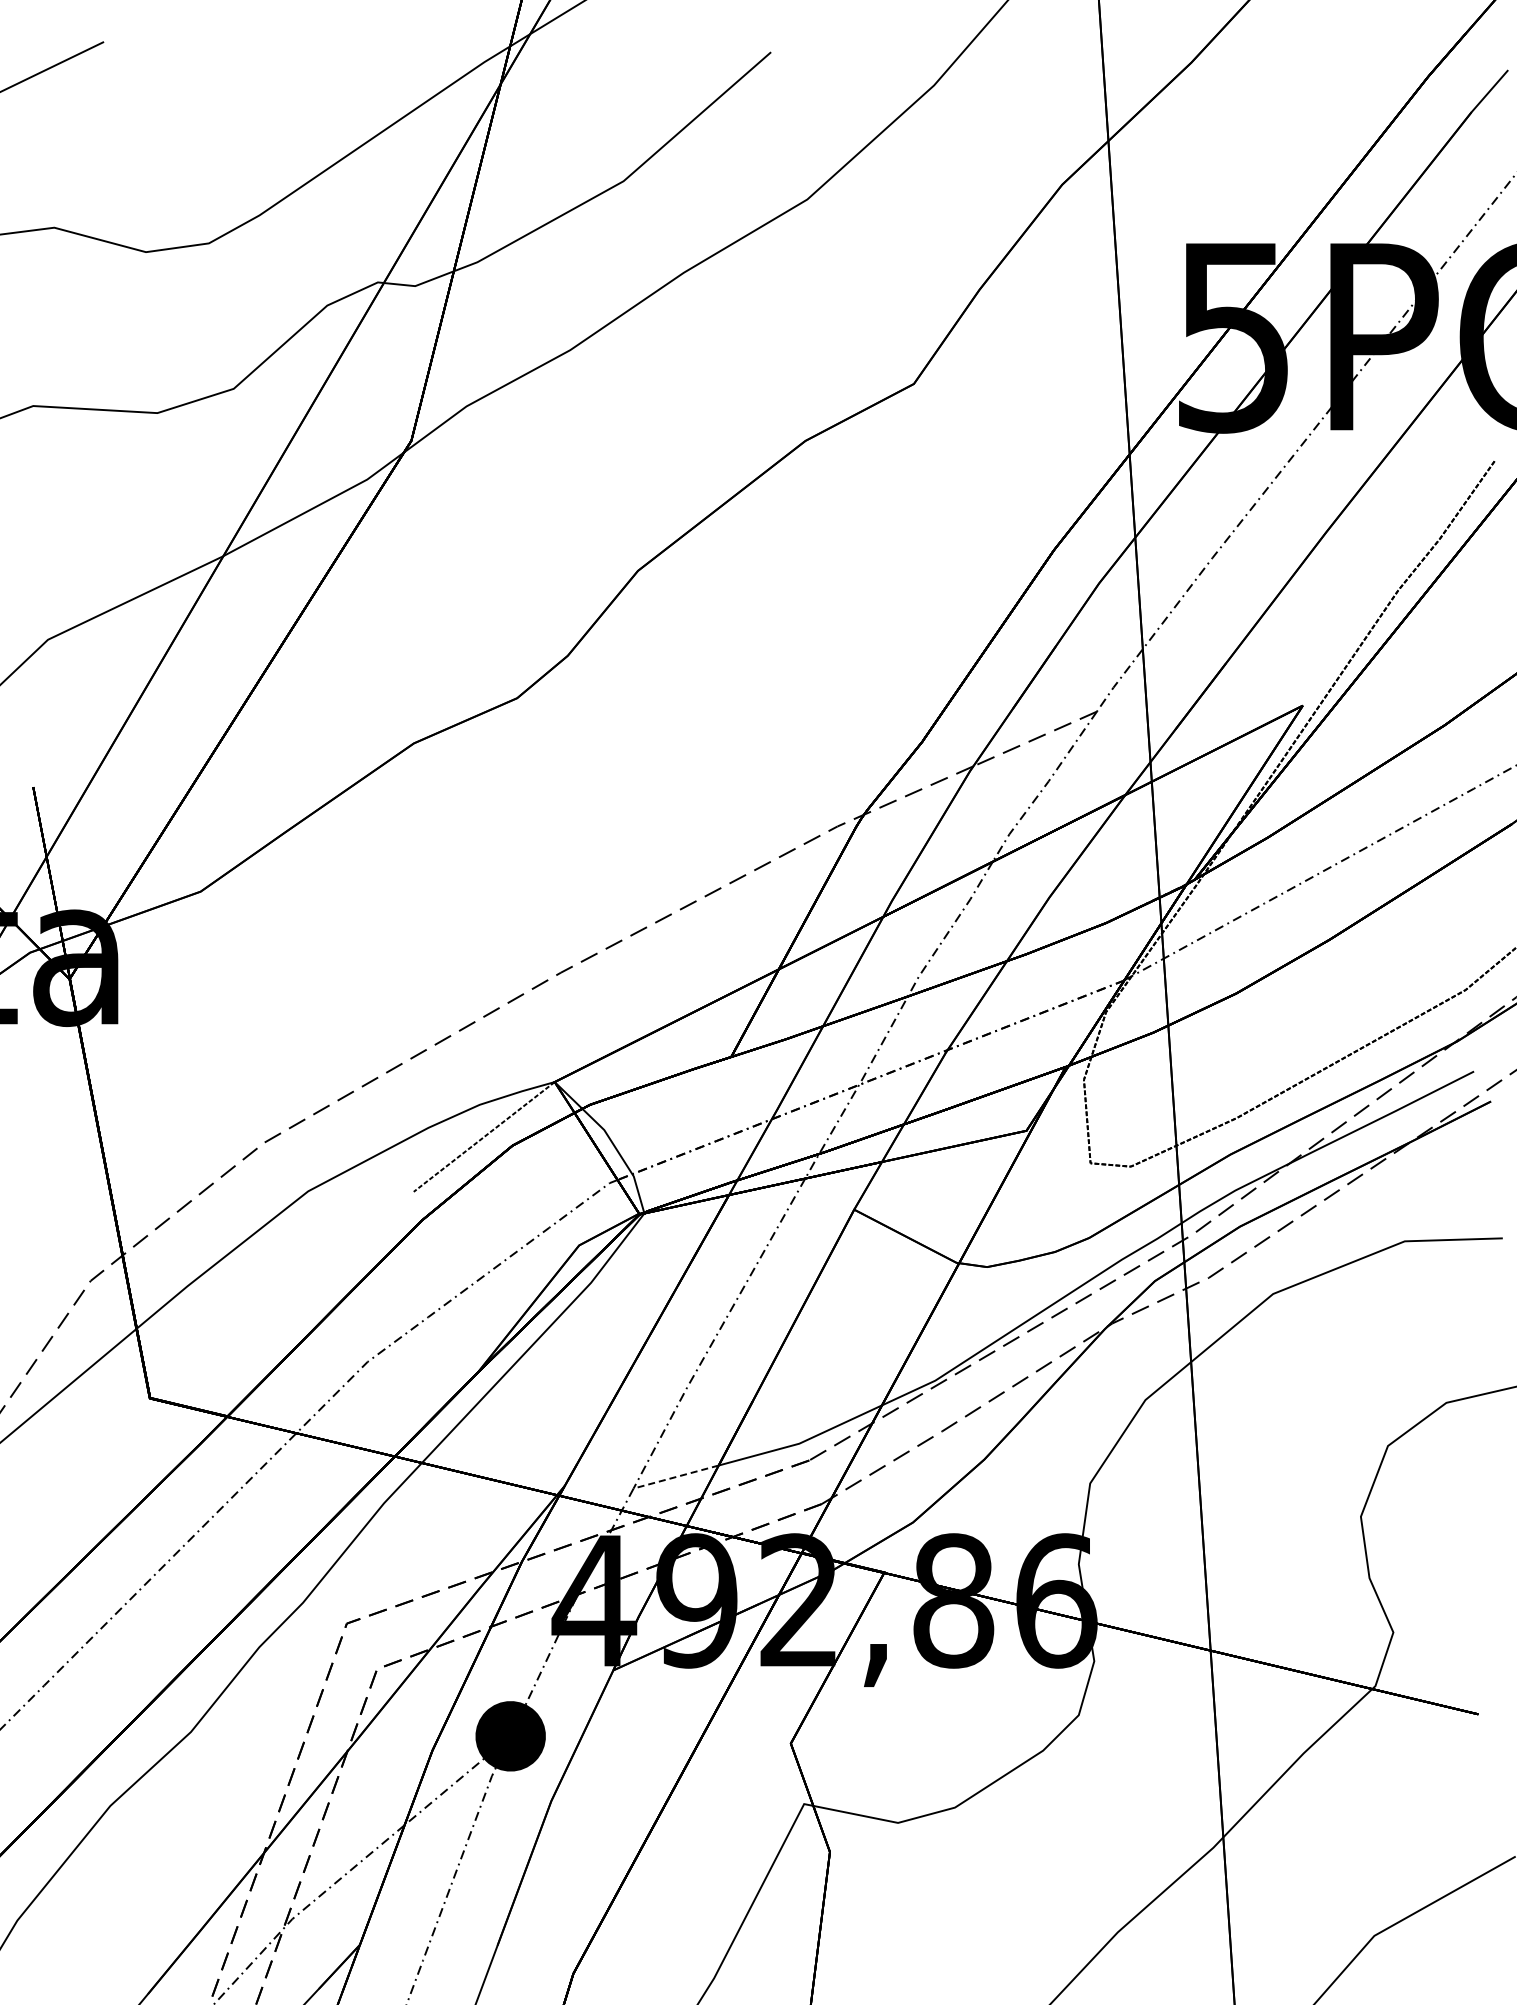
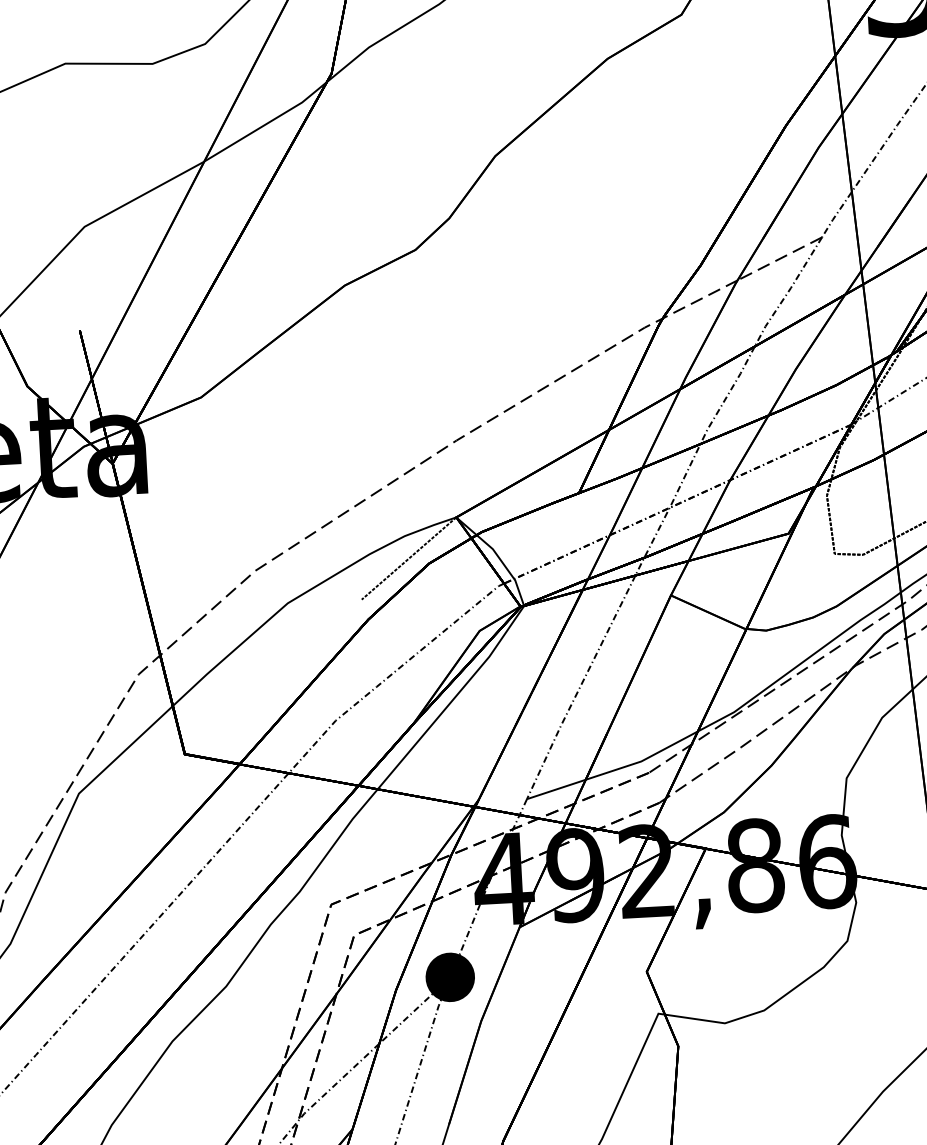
line: (675, 1477) -> (555, 789), dashed -> solid

